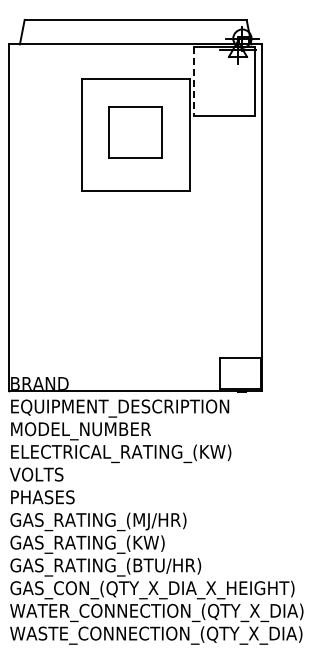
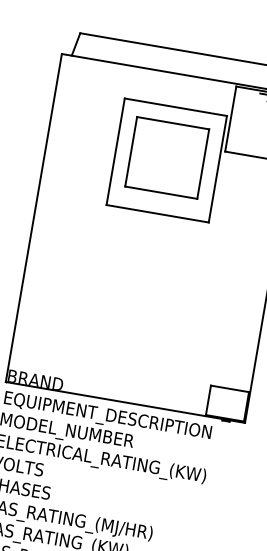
line: (194, 82) -> (231, 120), dashed -> solid
part: (135, 132) -> (167, 157), size x1.43

